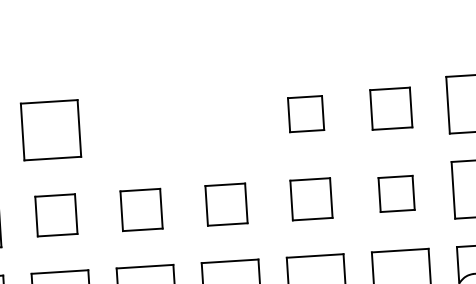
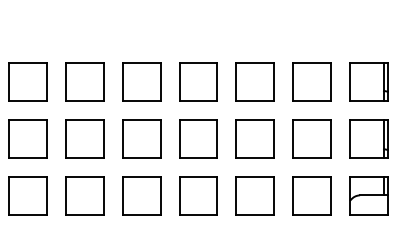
part: (390, 107) -> (311, 81), size x1.43
part: (305, 113) -> (254, 81), size x1.67
part: (221, 118) -> (198, 81), added
part: (135, 123) -> (141, 81), added
part: (395, 193) -> (311, 138), size x1.67
part: (310, 198) -> (254, 138), size x1.43
part: (226, 203) -> (198, 138), size x1.43
part: (141, 209) -> (141, 138), size x1.43
part: (55, 214) -> (84, 138), size x1.43

